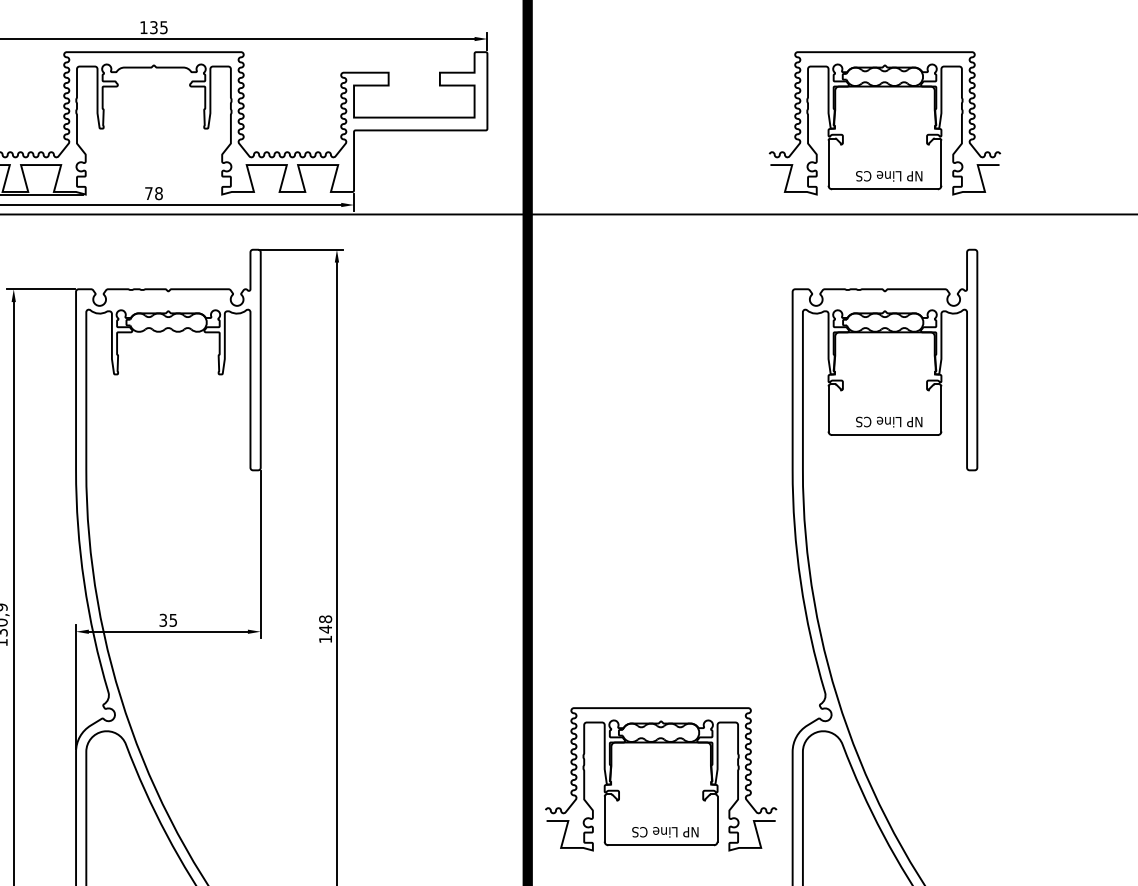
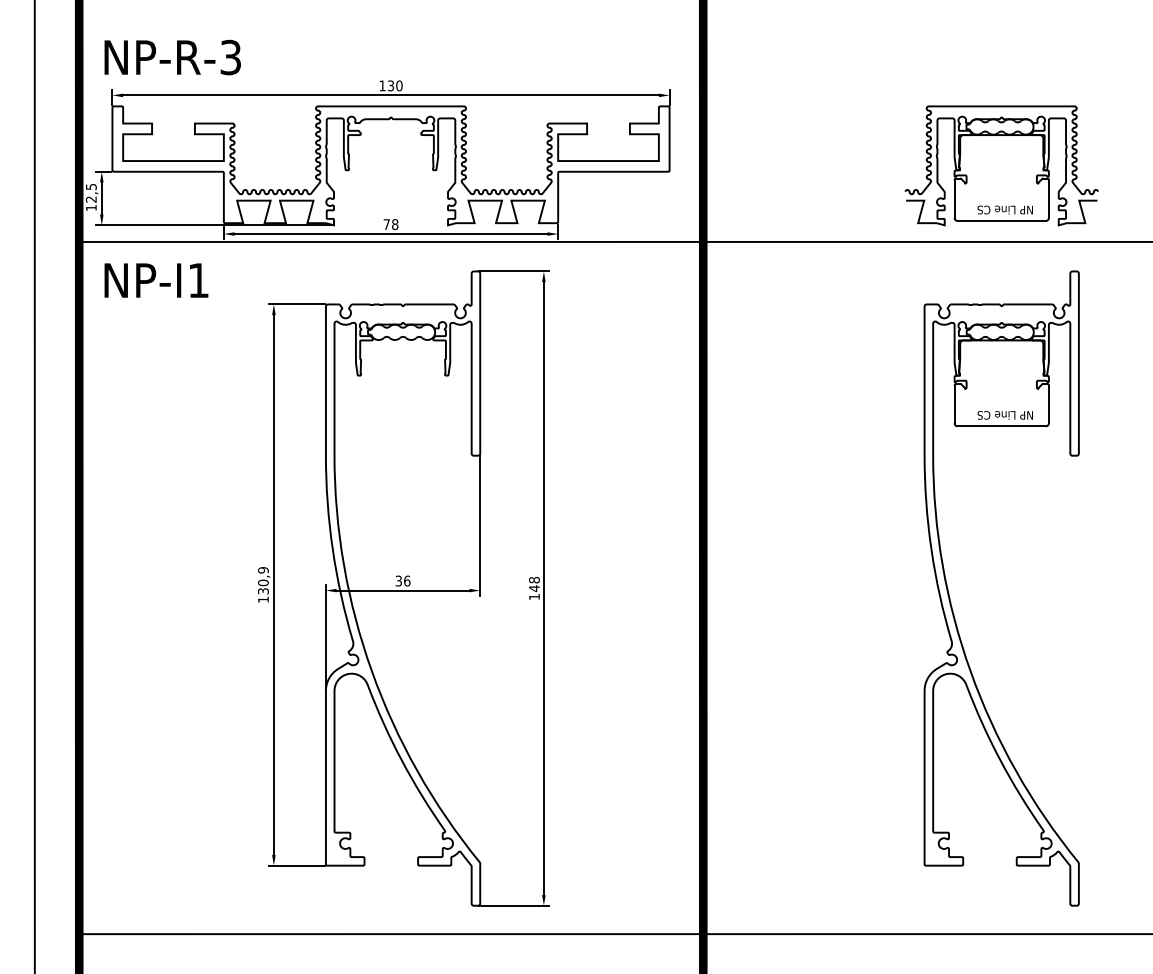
text: (164, 27) -> (399, 85), 135 -> 130
text: (173, 619) -> (407, 580), 35 -> 36
part: (660, 778) -> (814, 713), removed

